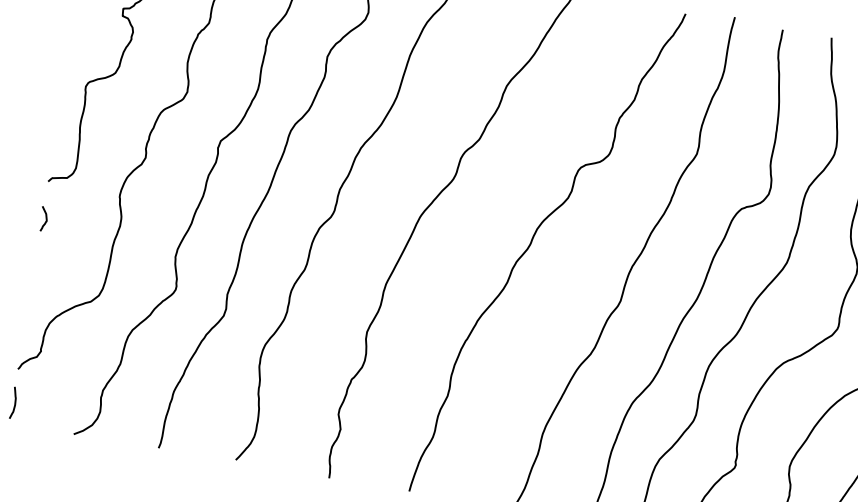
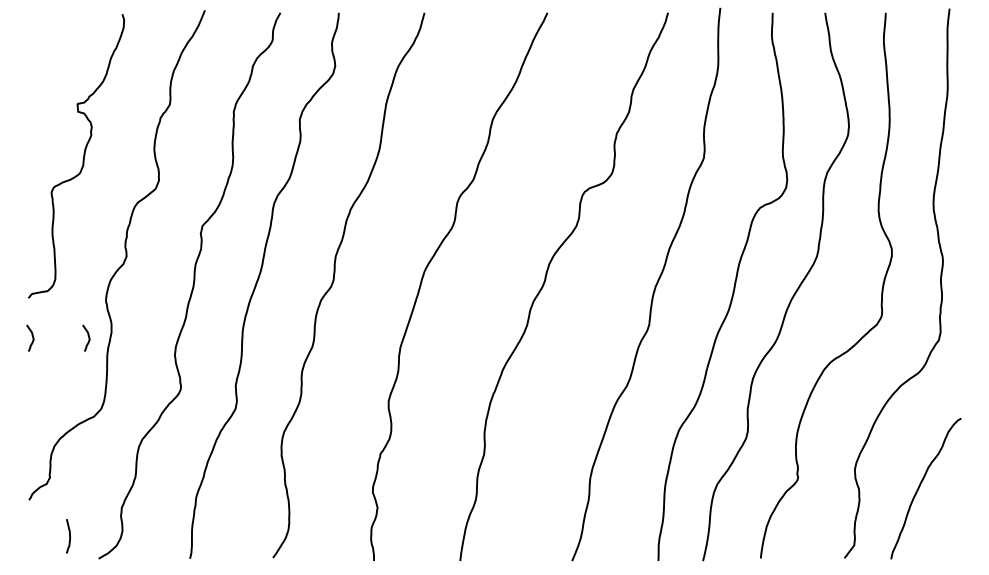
curve: (97, 227) -> (88, 337), added
curve: (14, 403) -> (69, 536), moved

